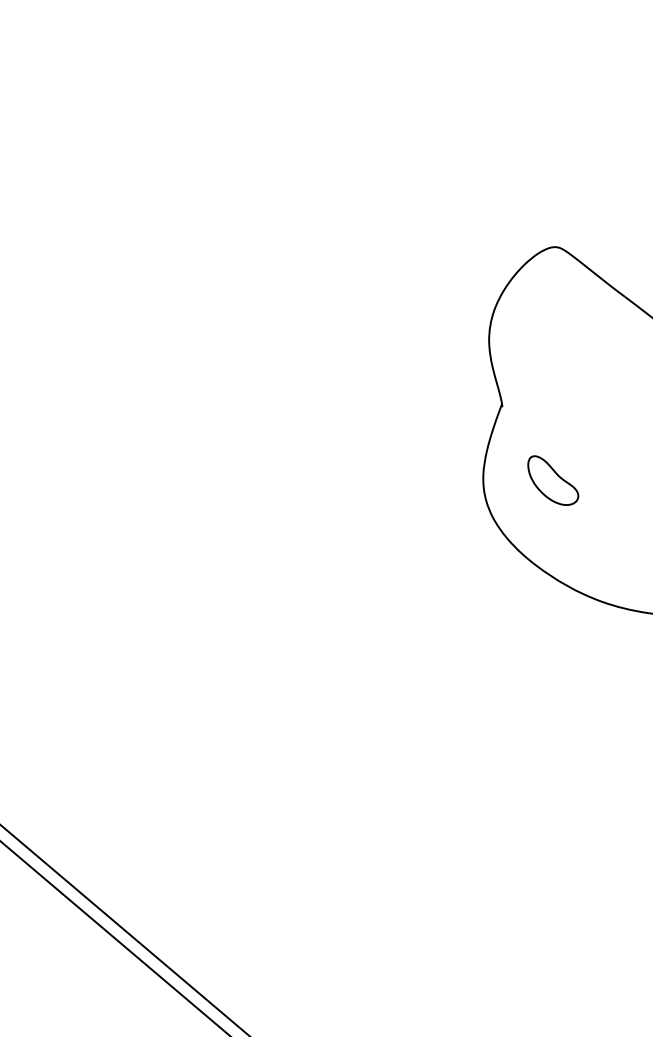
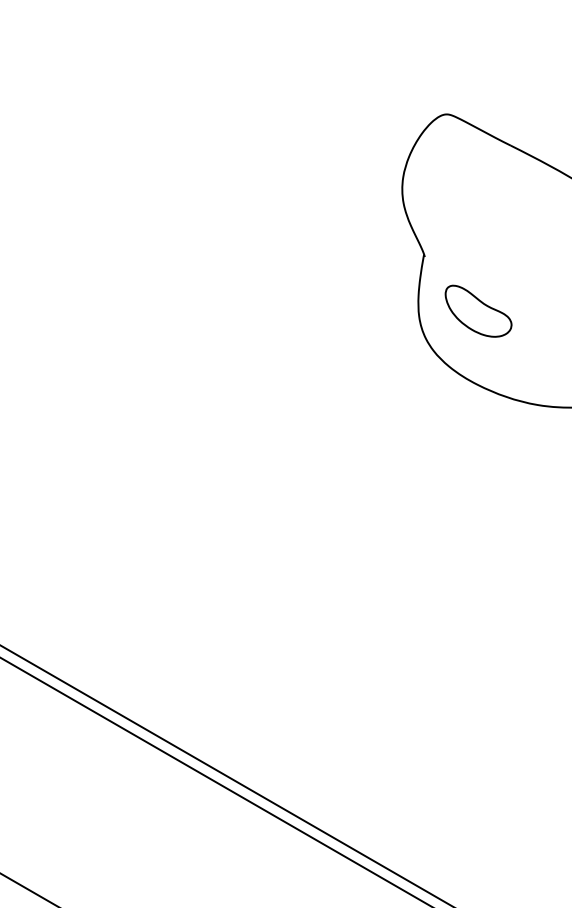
part: (552, 481) -> (478, 311), size x1.4

